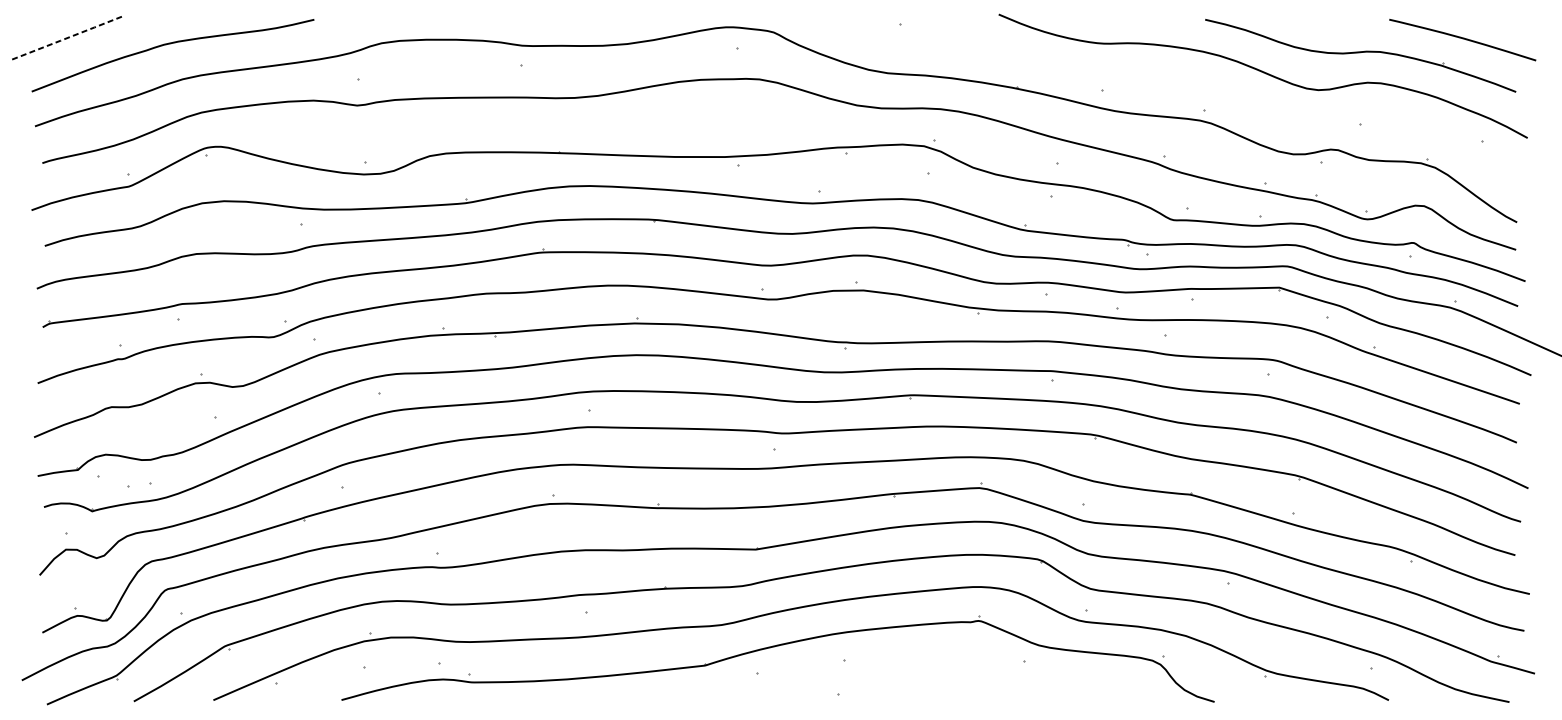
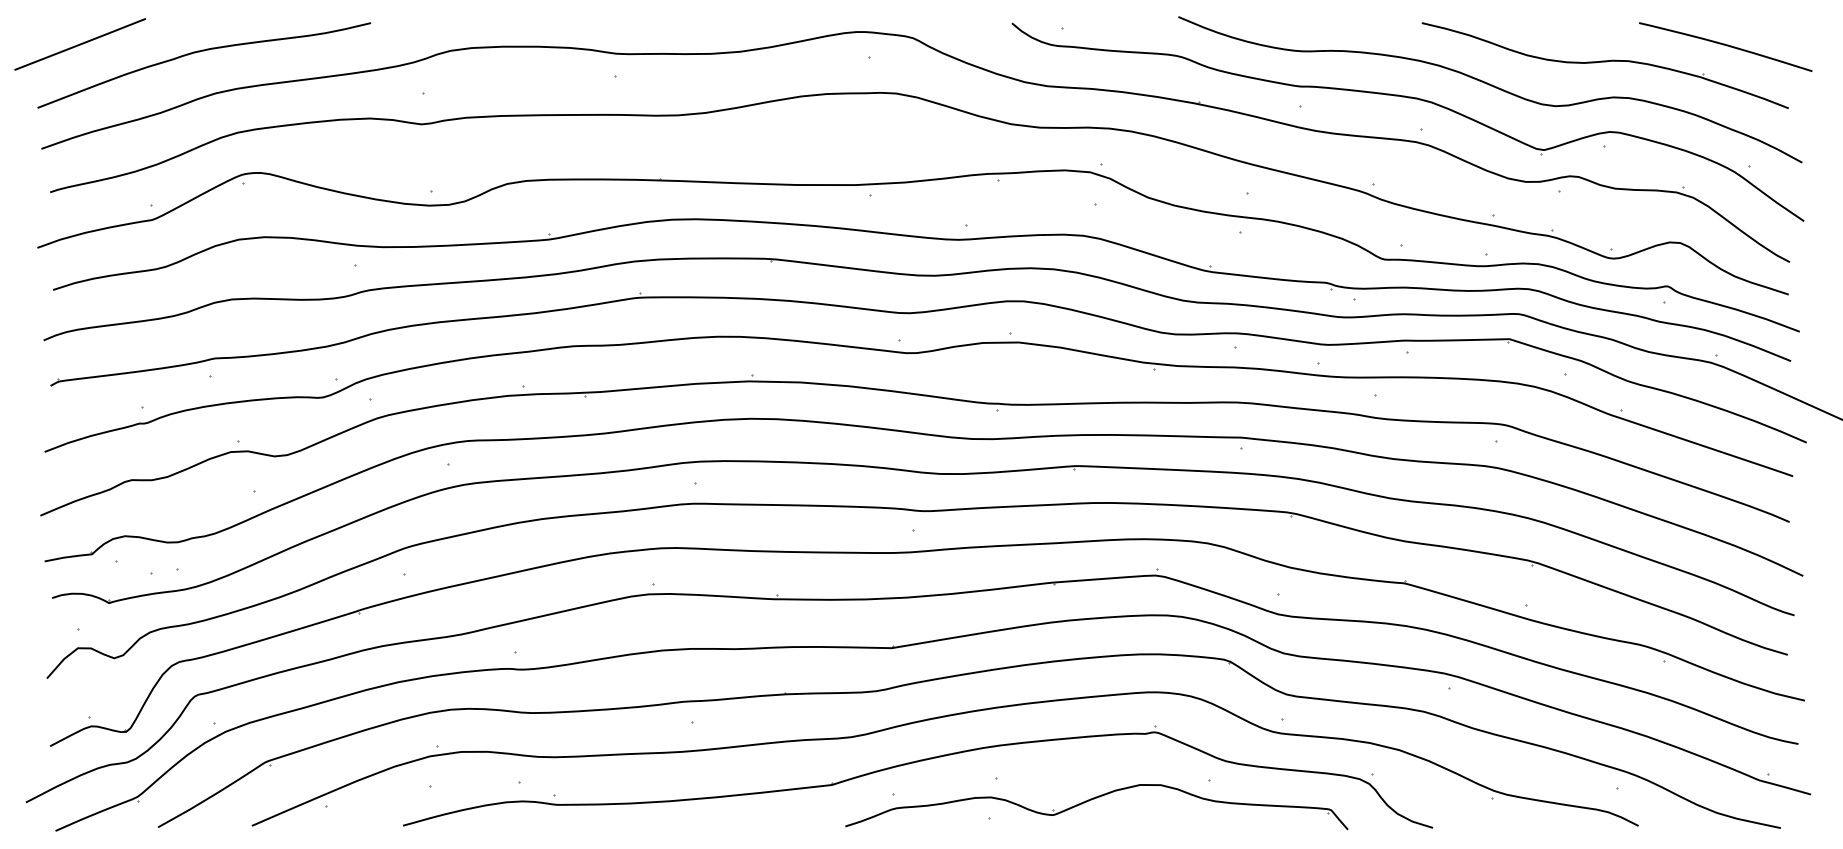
line: (68, 37) -> (80, 44), dashed -> solid
part: (1193, 83) -> (1408, 98), added
part: (927, 677) -> (1094, 799), added

